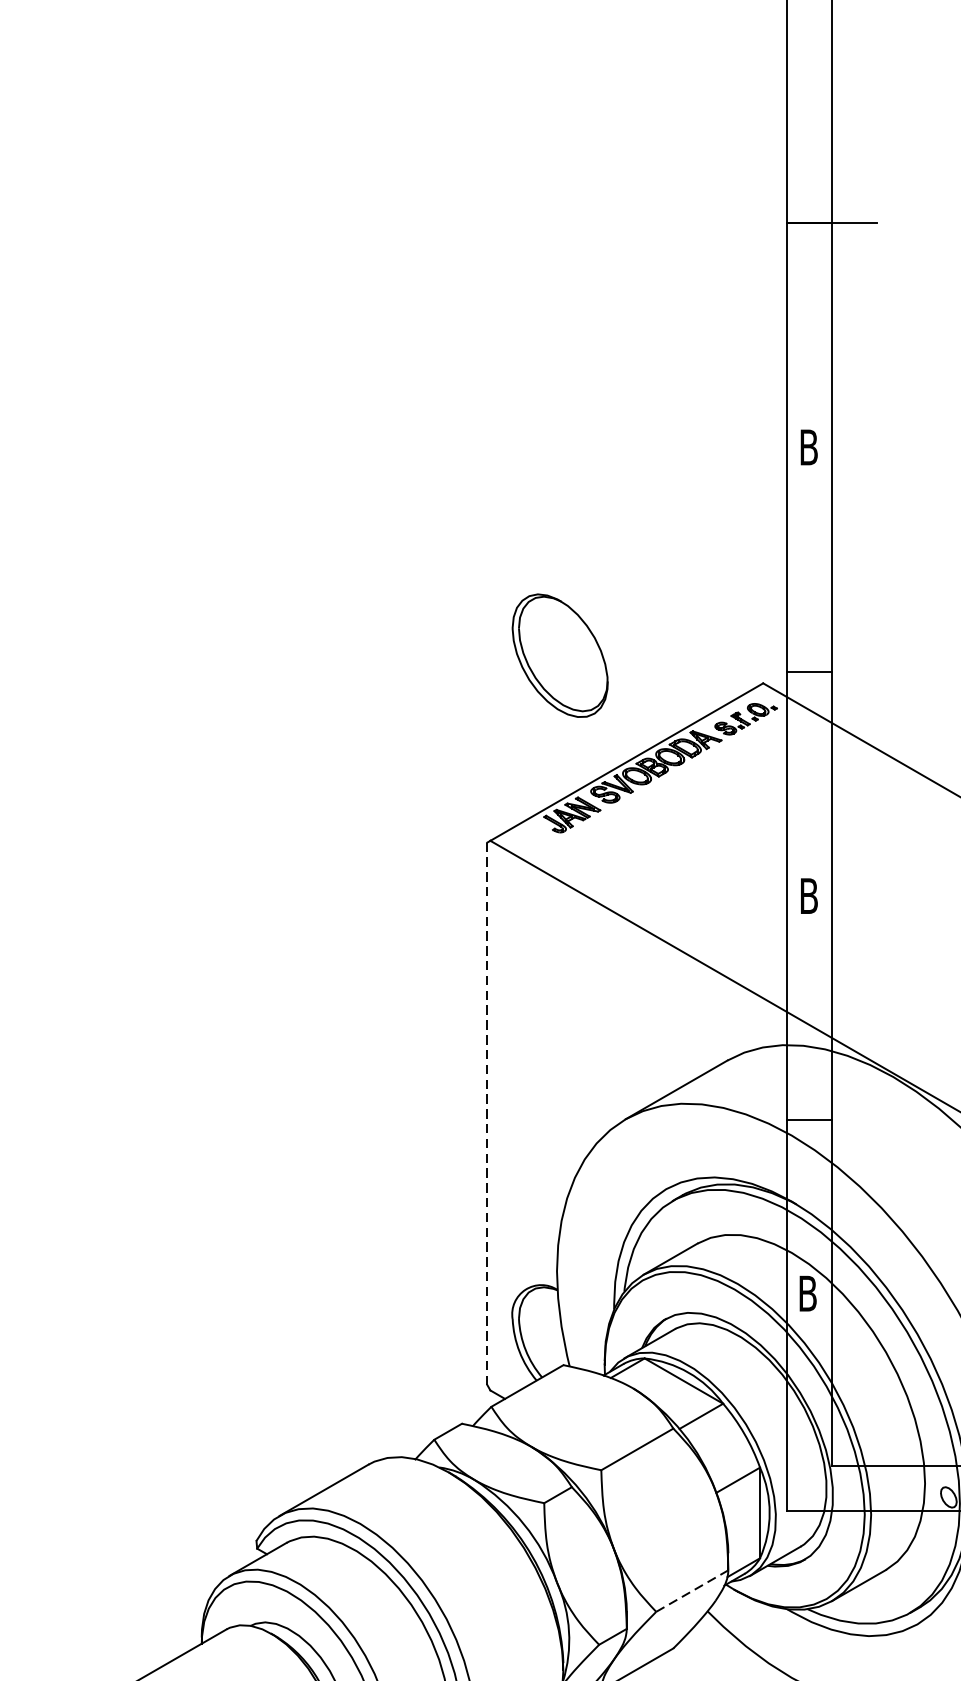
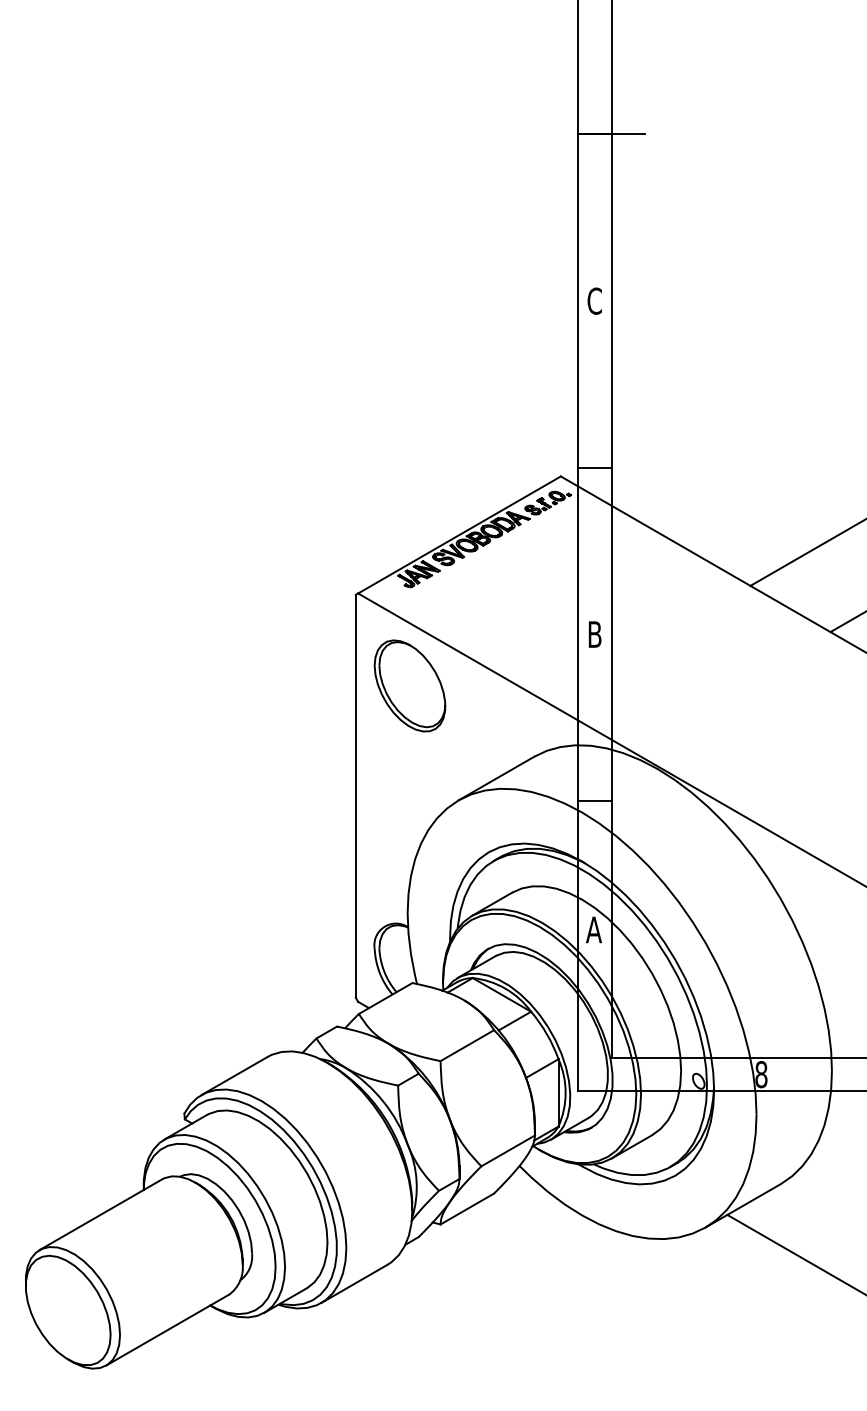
text: (808, 446) -> (594, 300), B -> C
part: (559, 655) -> (409, 685), moved
line: (486, 1114) -> (355, 796), dashed -> solid
text: (807, 1293) -> (593, 929), B -> A
line: (692, 1590) -> (508, 1150), dashed -> solid

